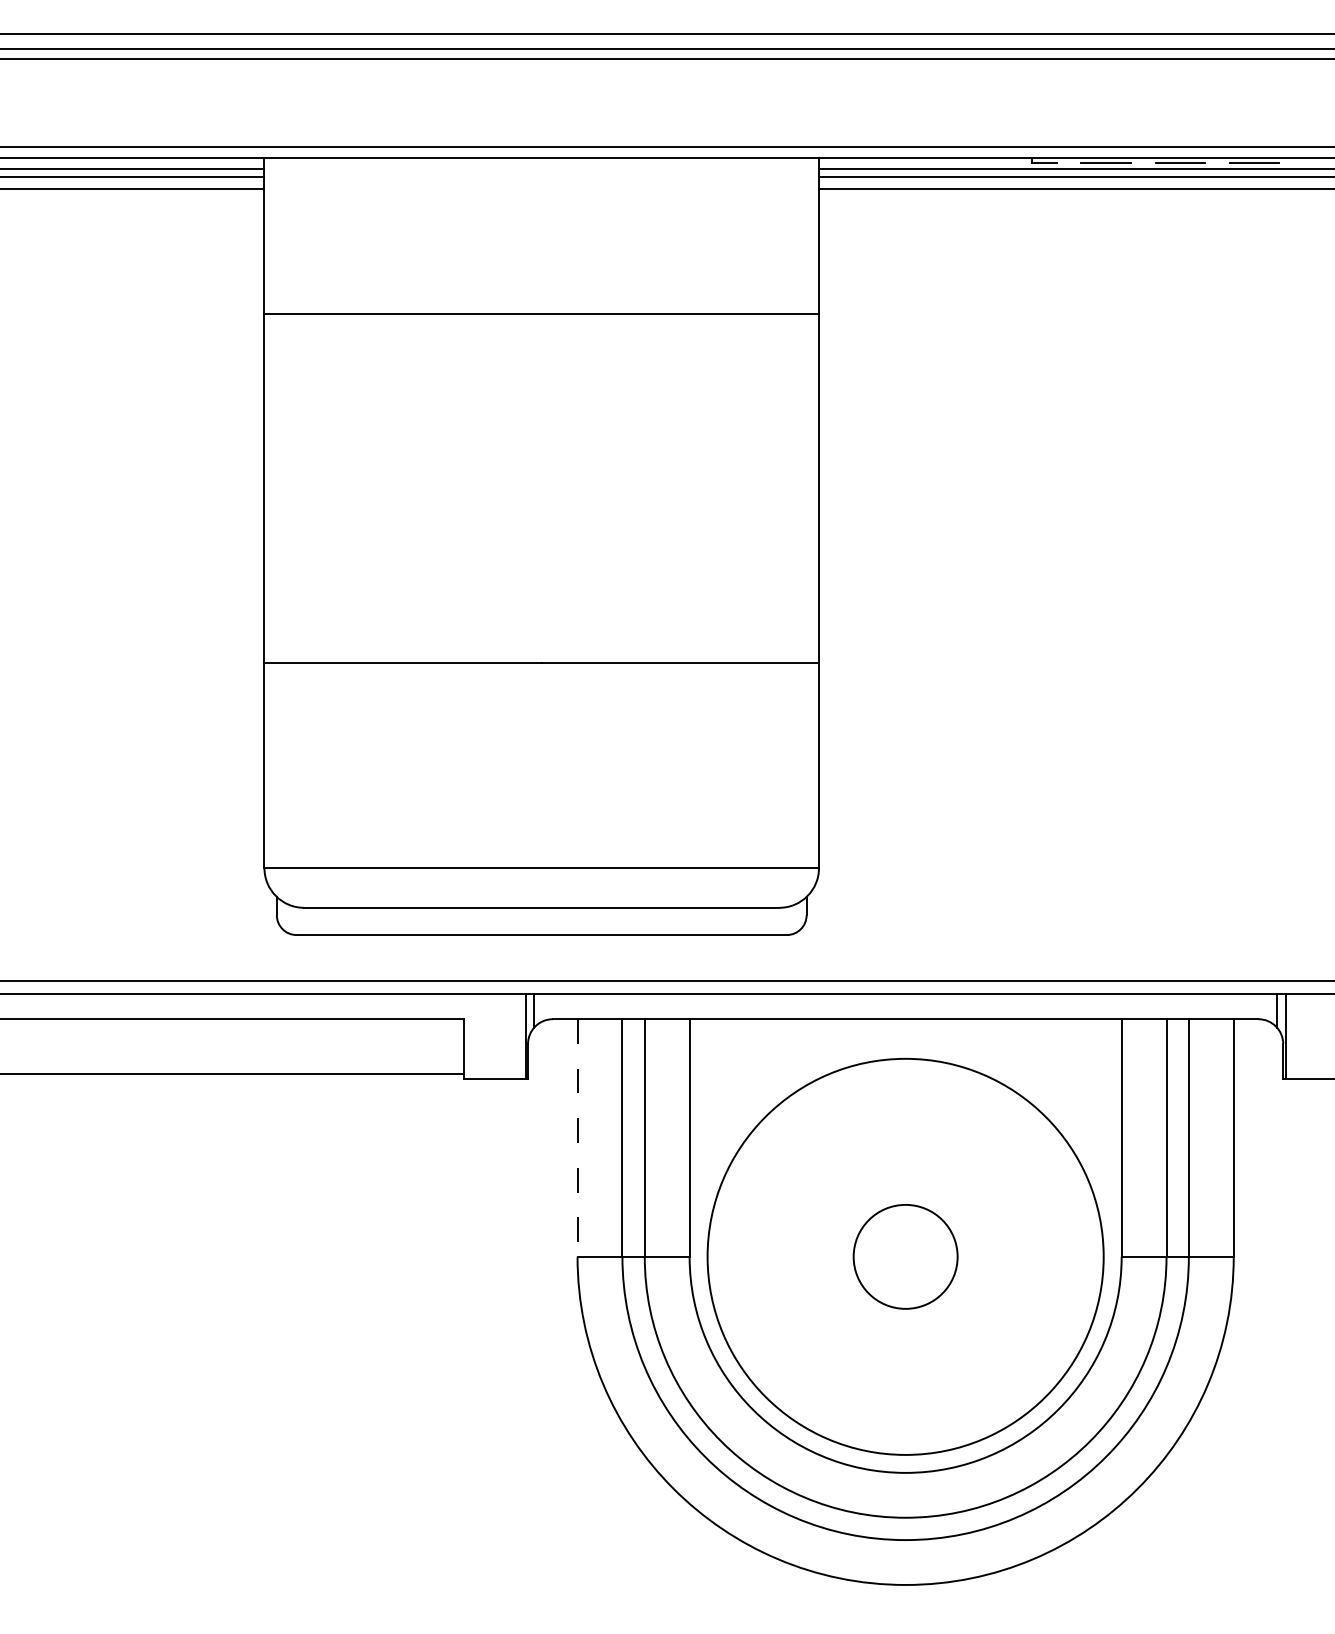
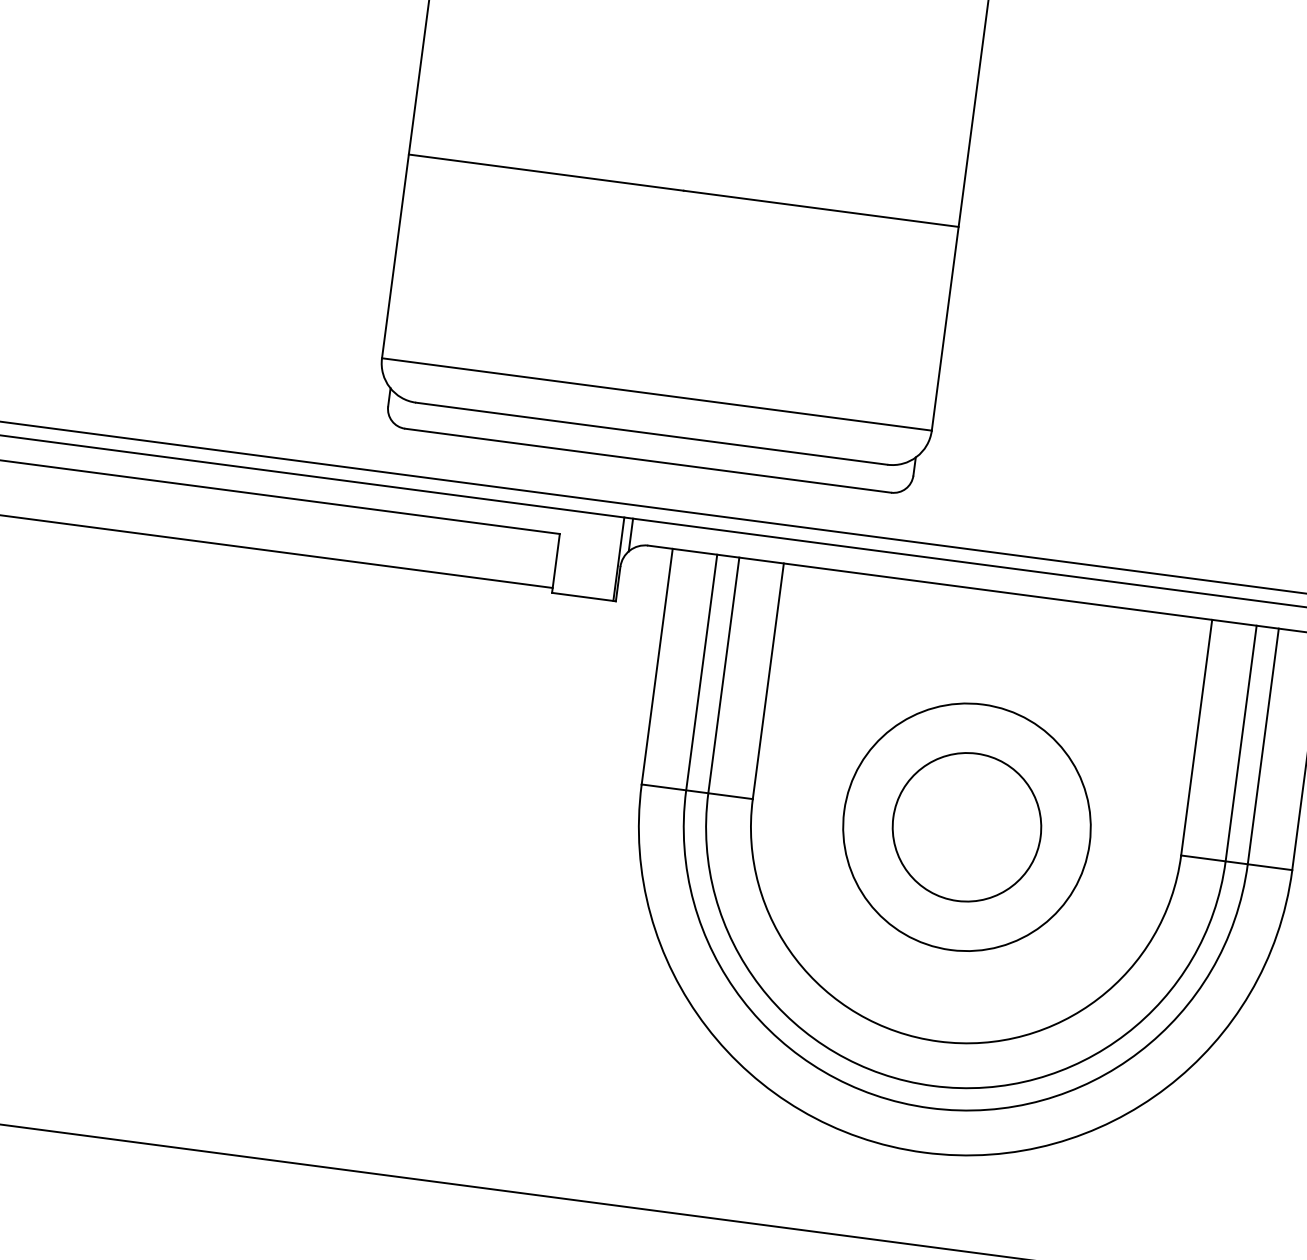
line: (577, 1138) -> (657, 667), dashed -> solid
circle: (905, 1256) -> (966, 826), size x0.62
circle: (905, 1256) -> (966, 826), size x1.43

